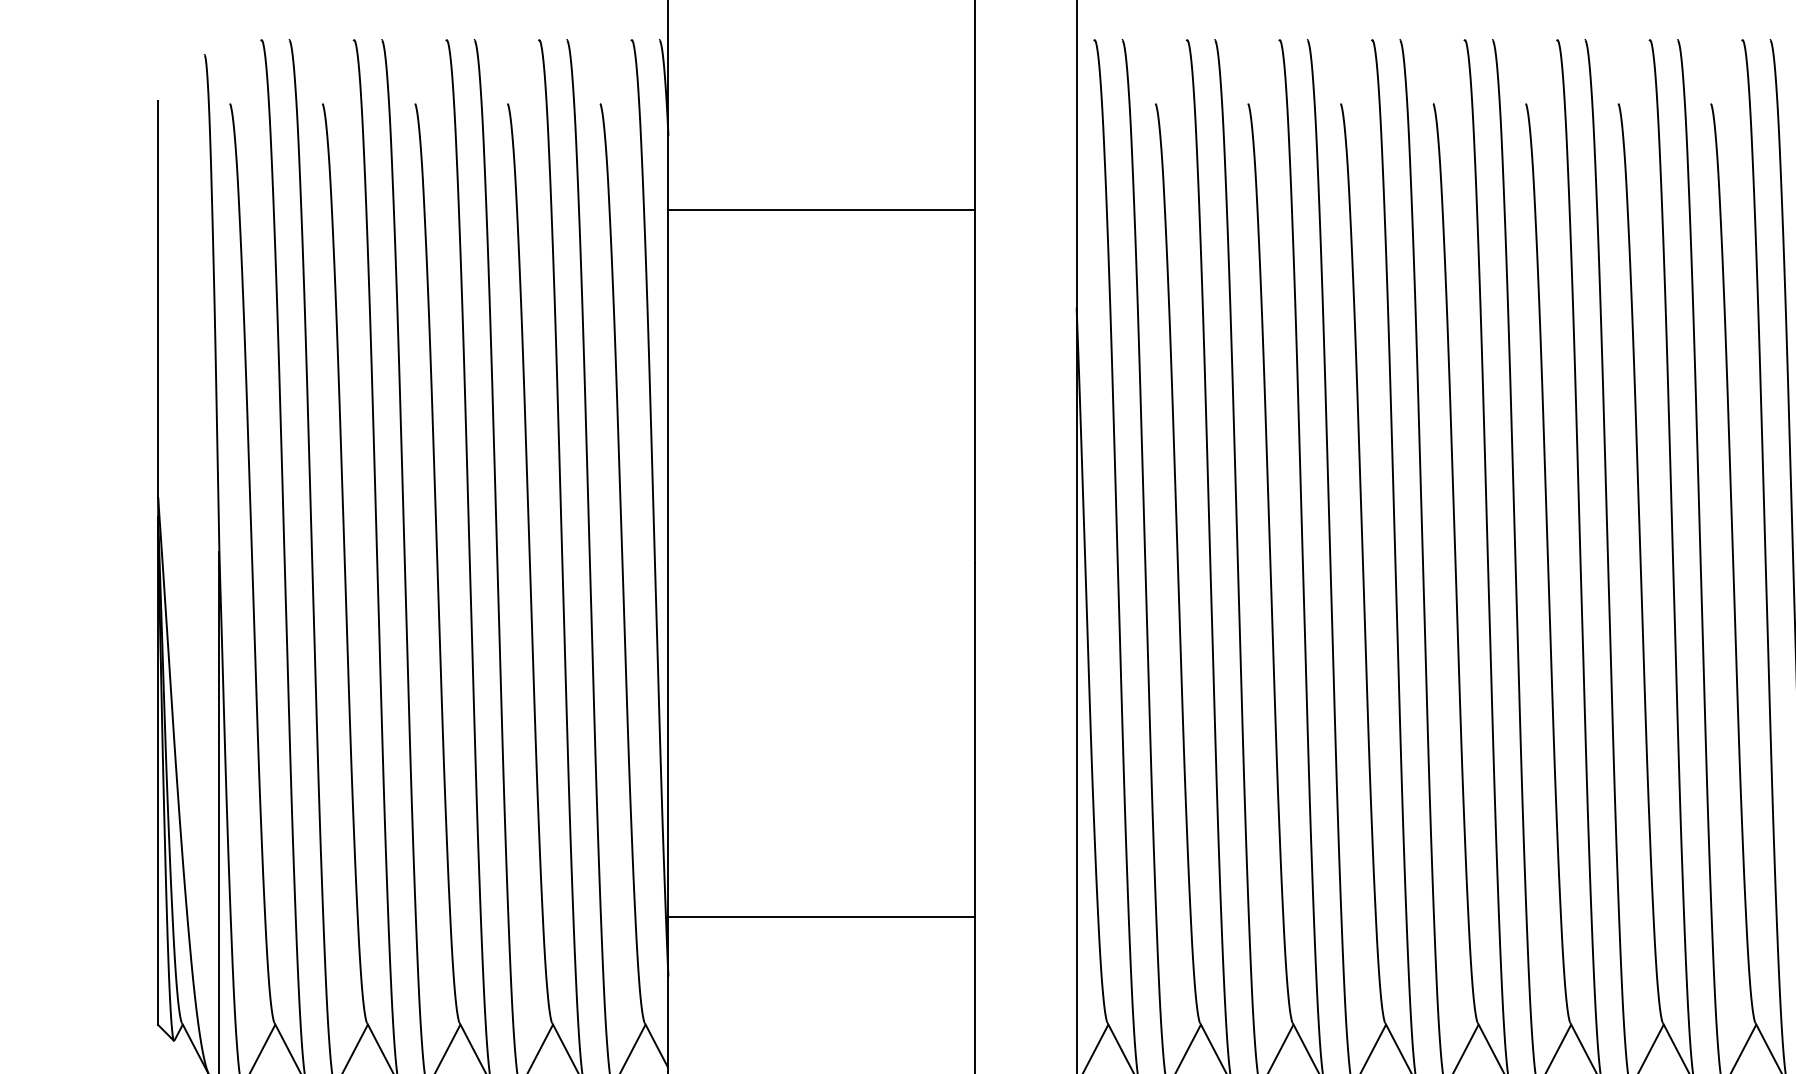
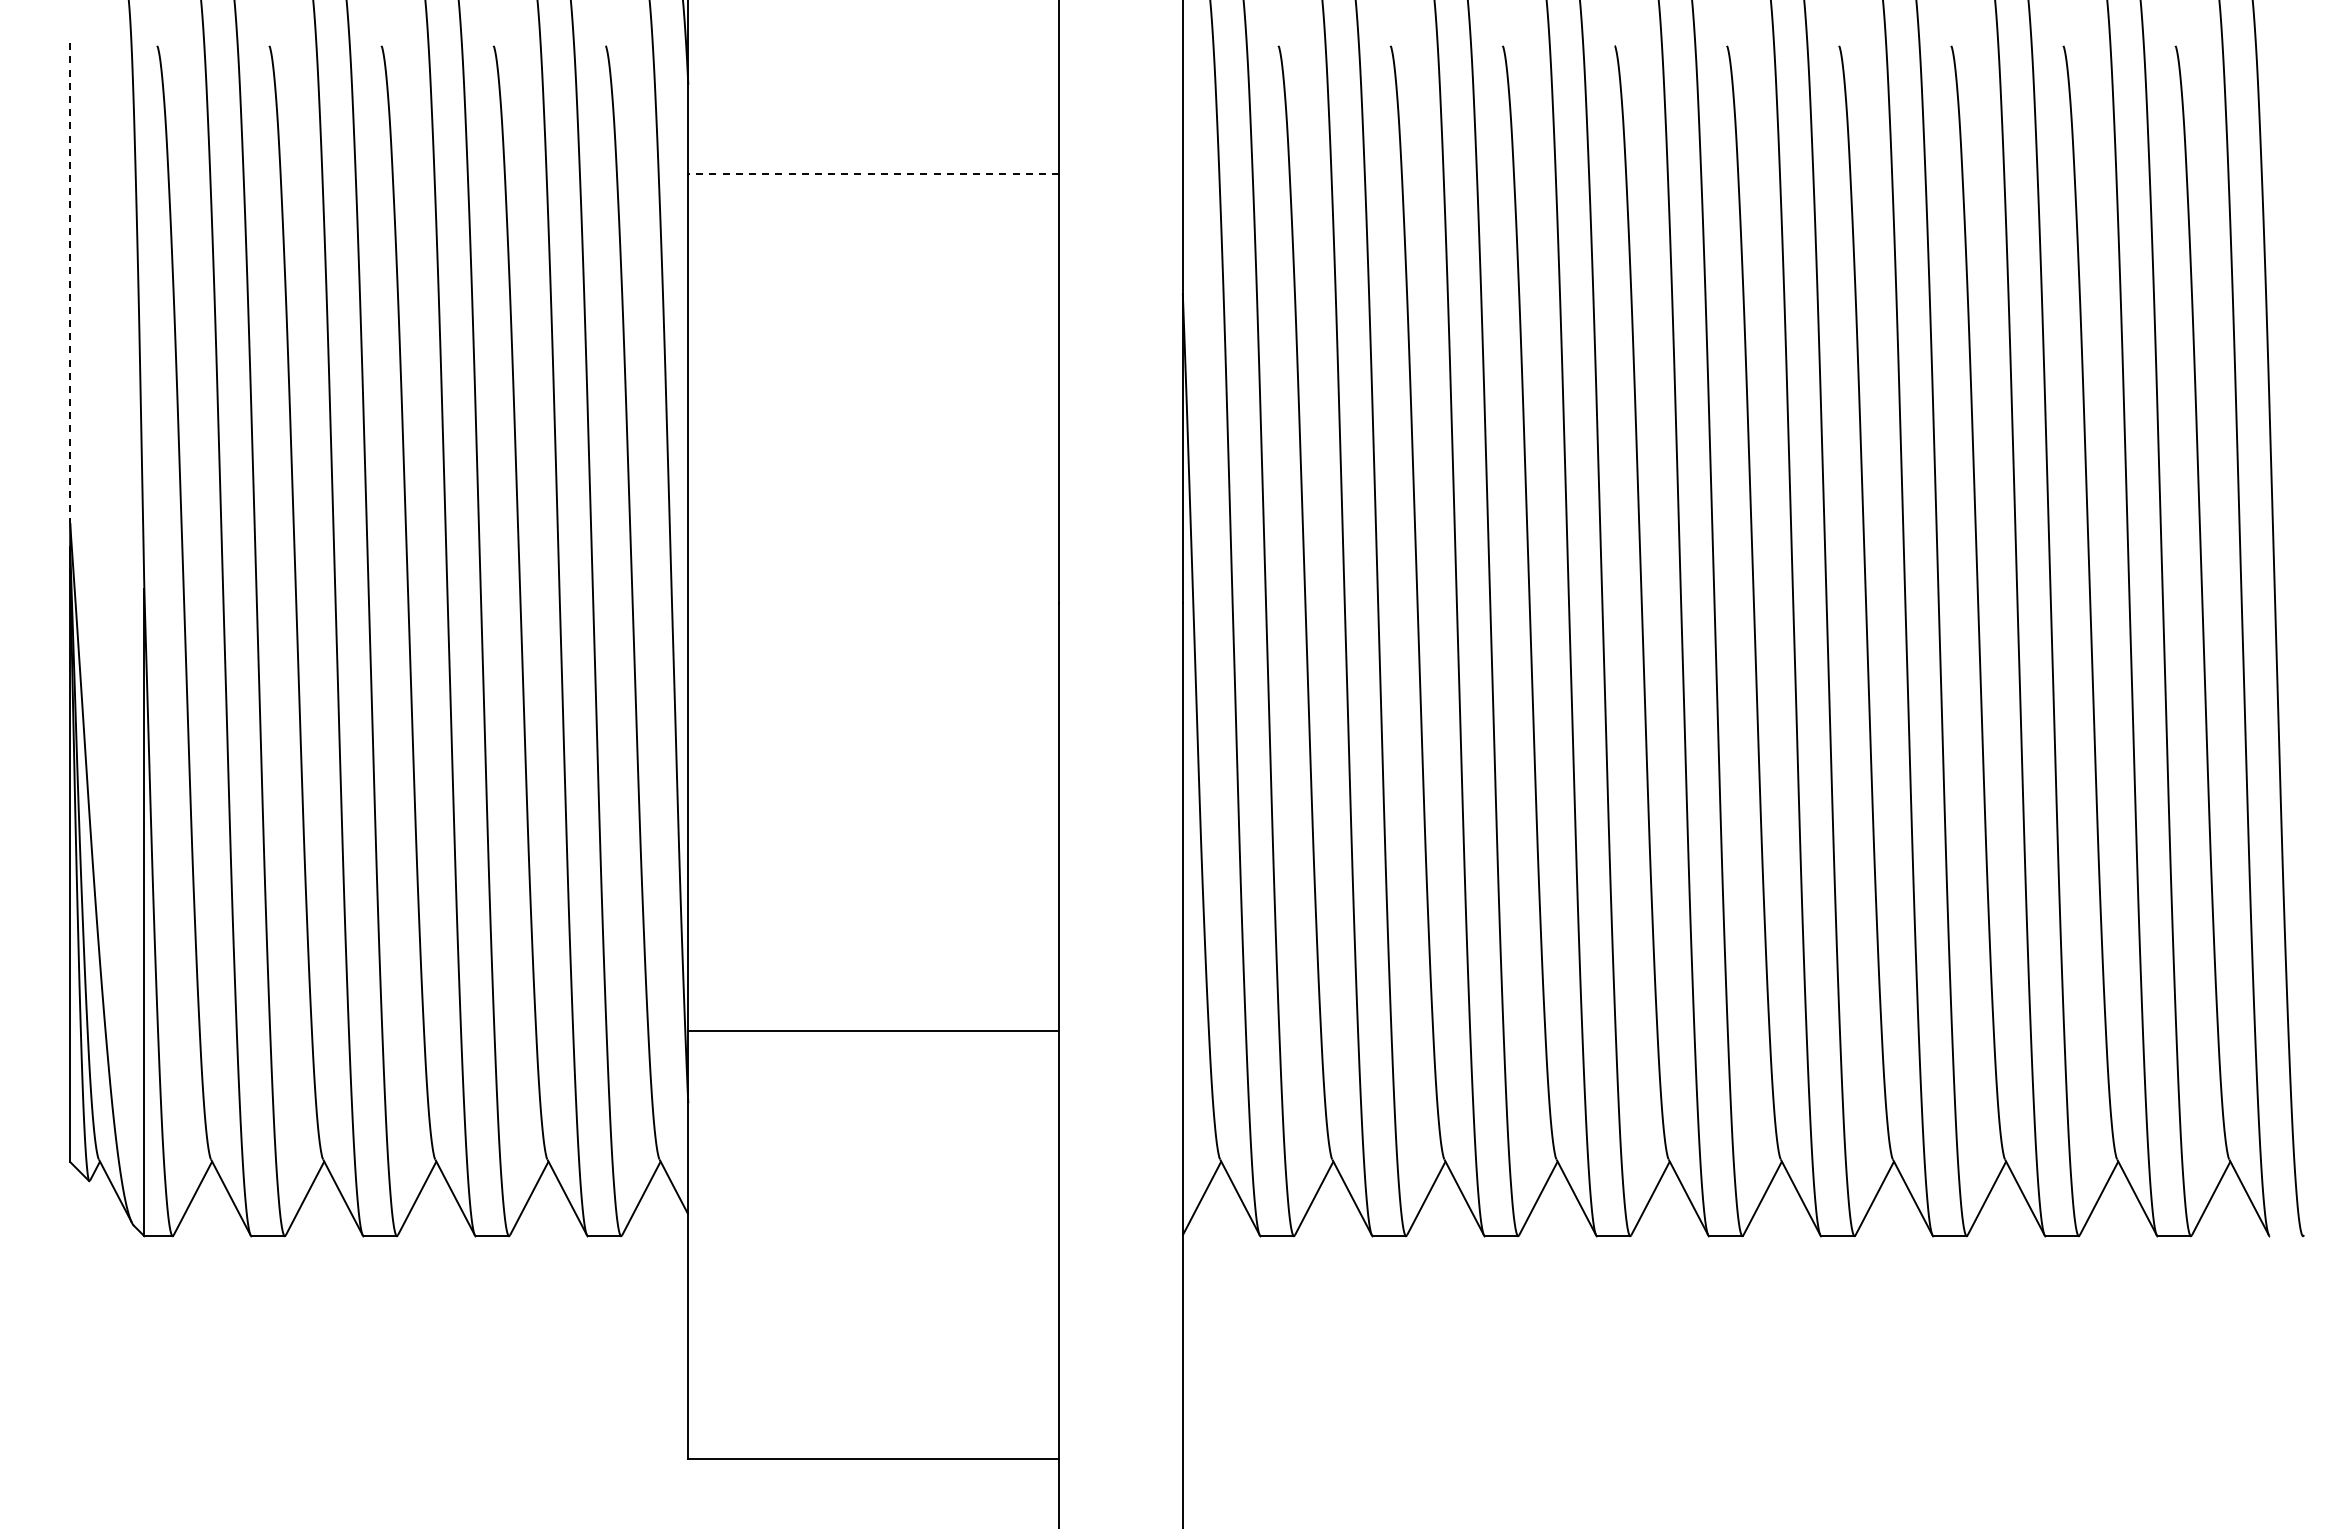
line: (821, 209) -> (873, 174), solid -> dashed
line: (158, 299) -> (70, 283), solid -> dashed

